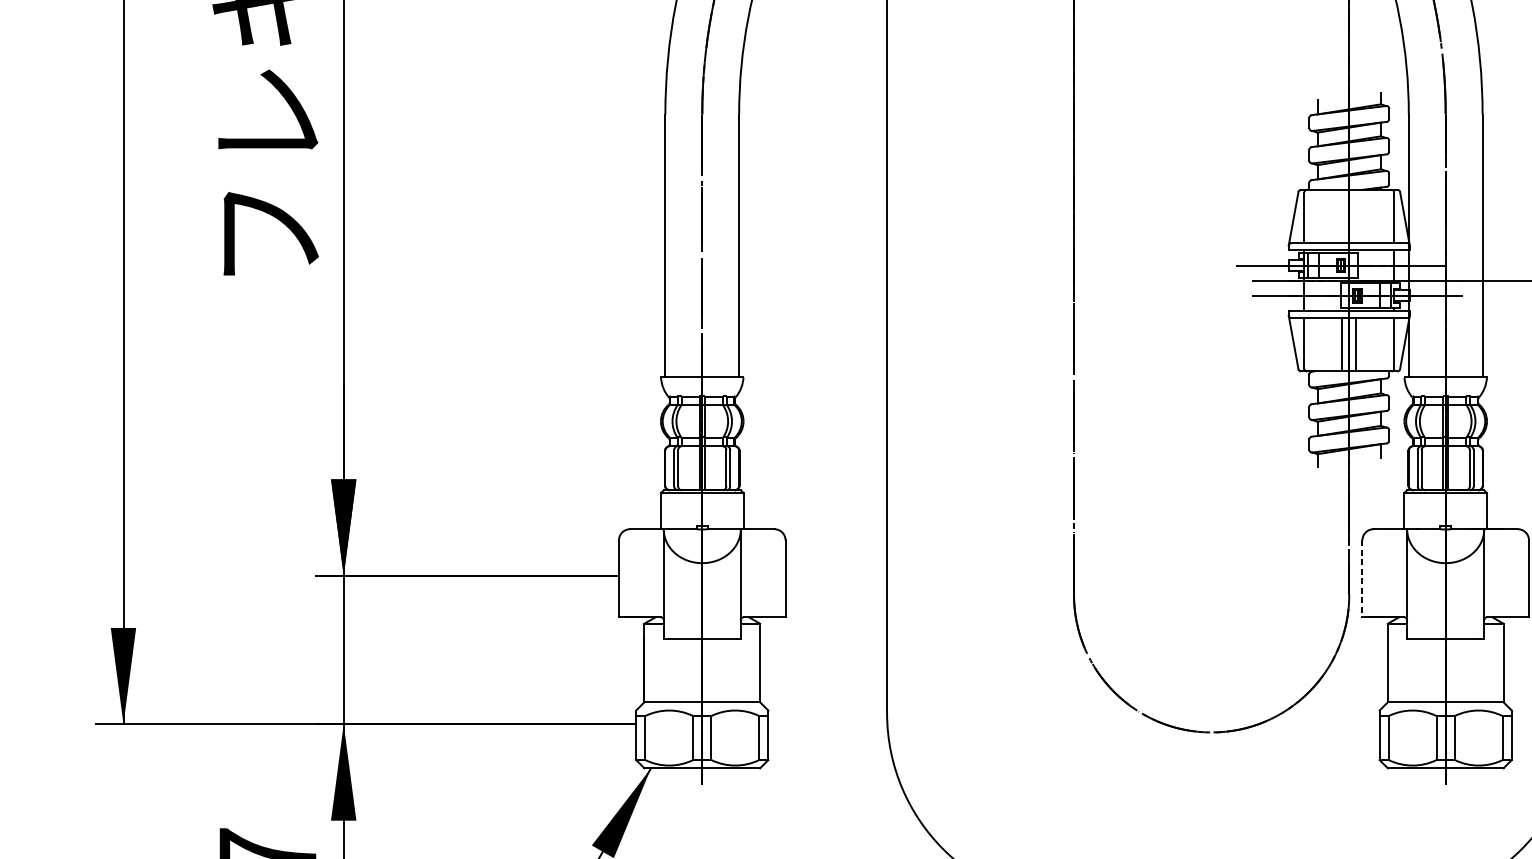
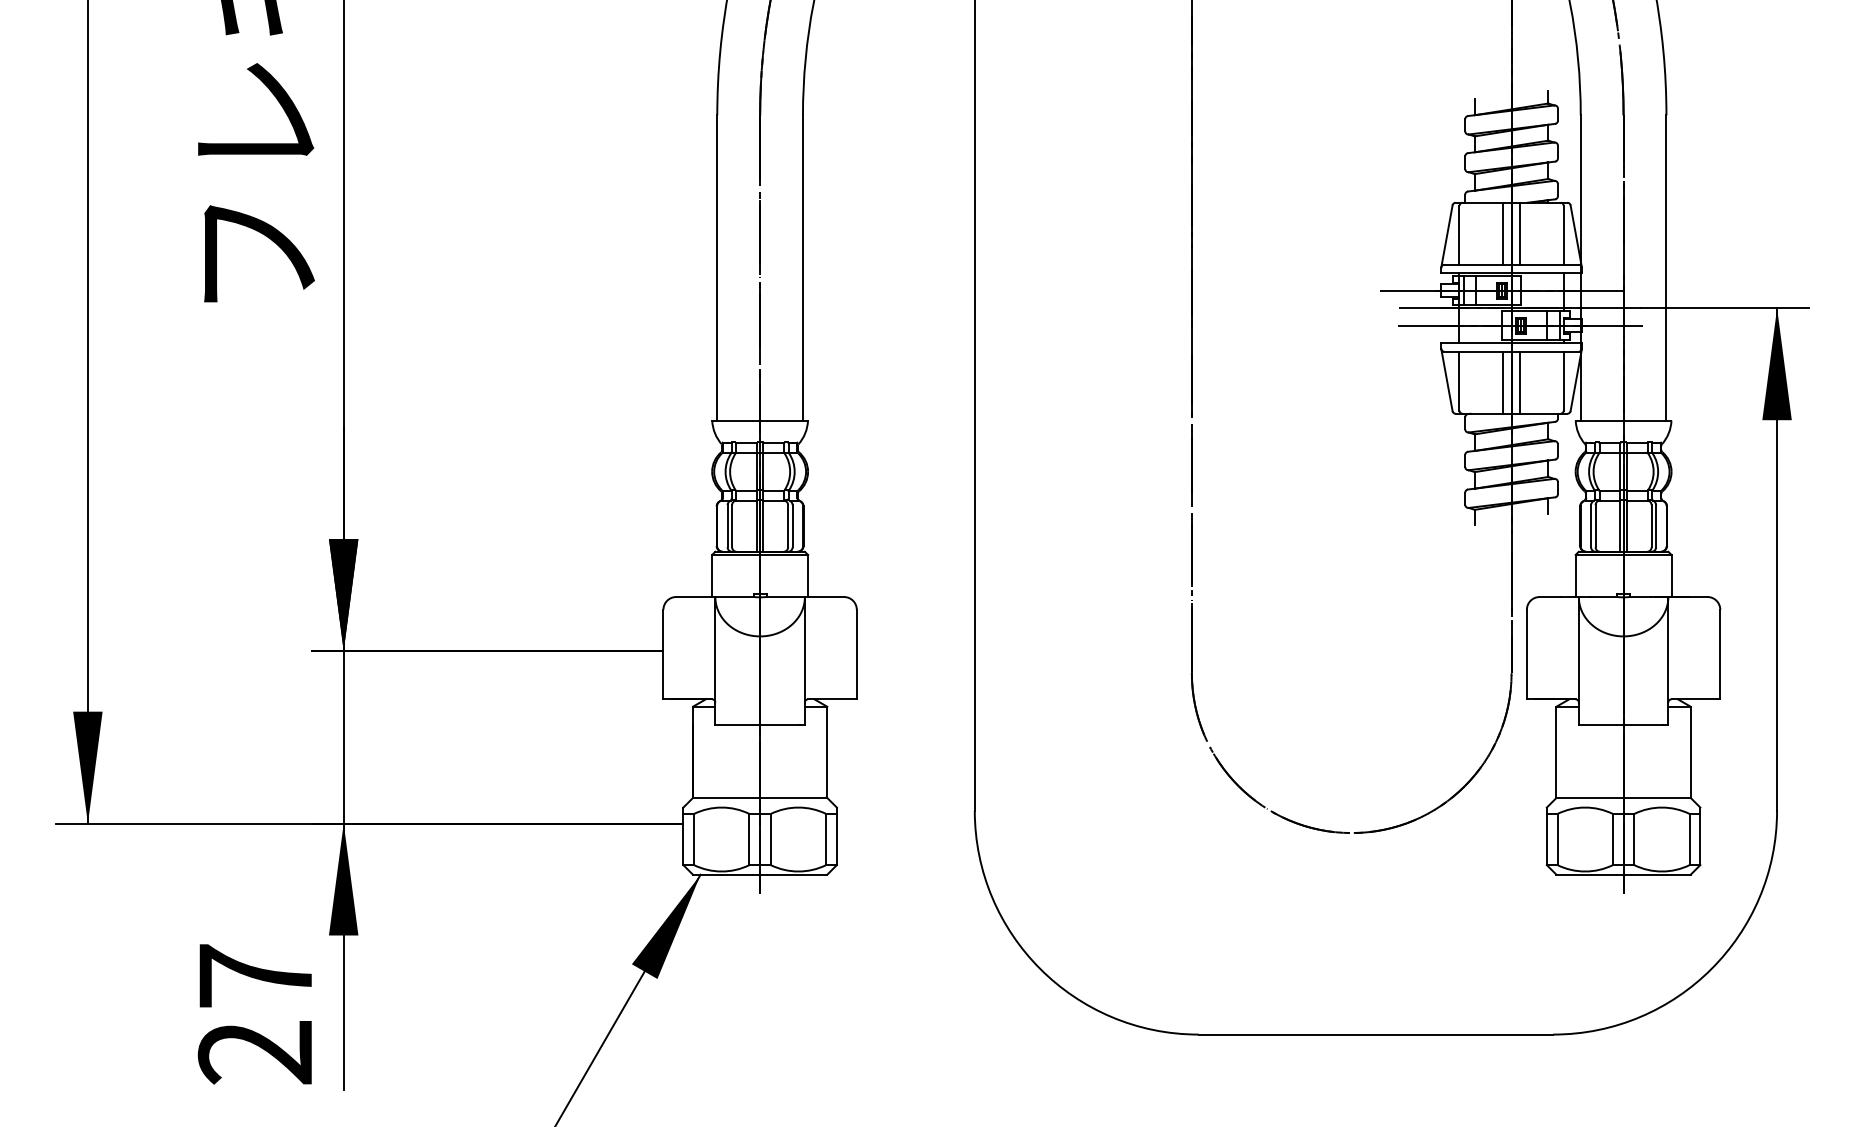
line: (1342, 216) -> (1503, 233), added
line: (1356, 216) -> (1519, 233), added
line: (1362, 578) -> (1526, 654), dashed -> solid

